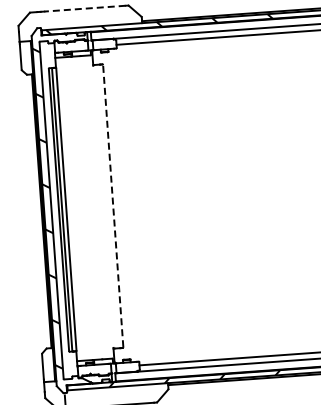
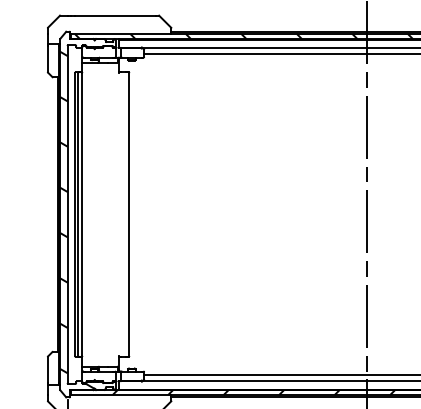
line: (85, 8) -> (115, 15), dashed -> solid
line: (113, 206) -> (129, 214), dashed -> solid

